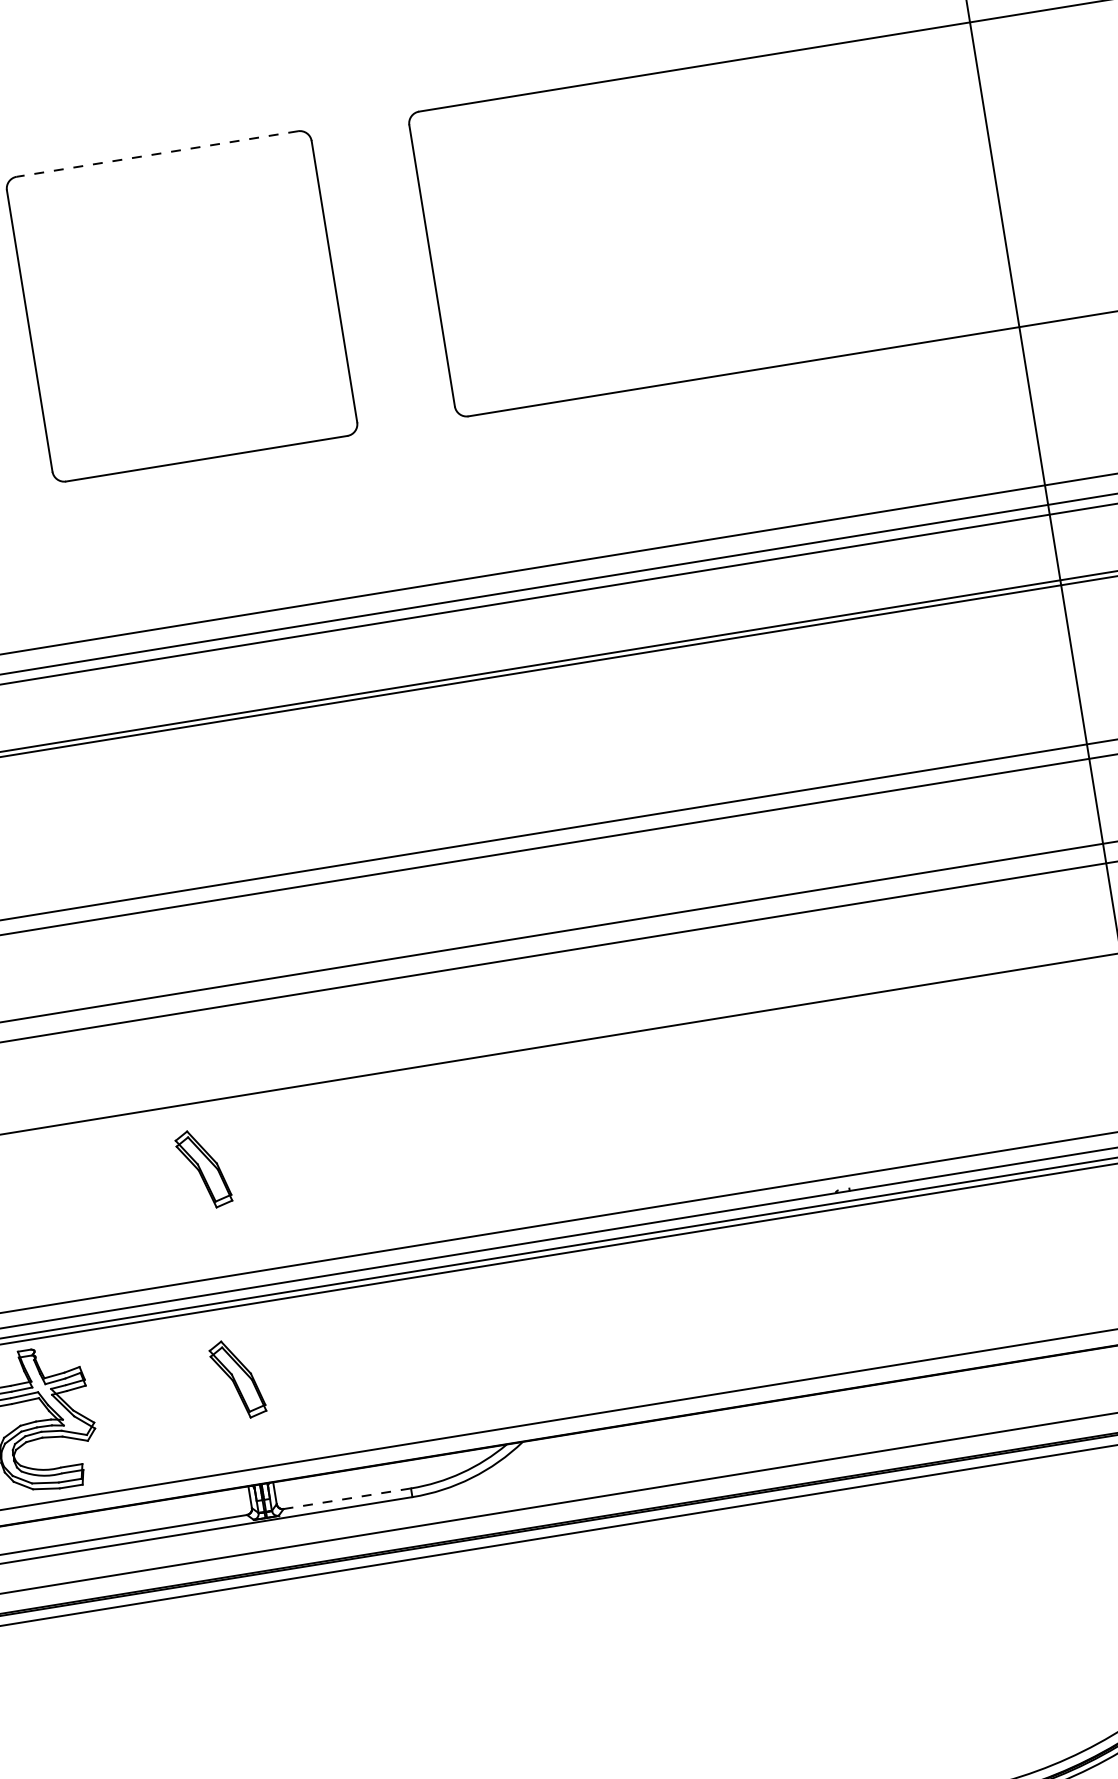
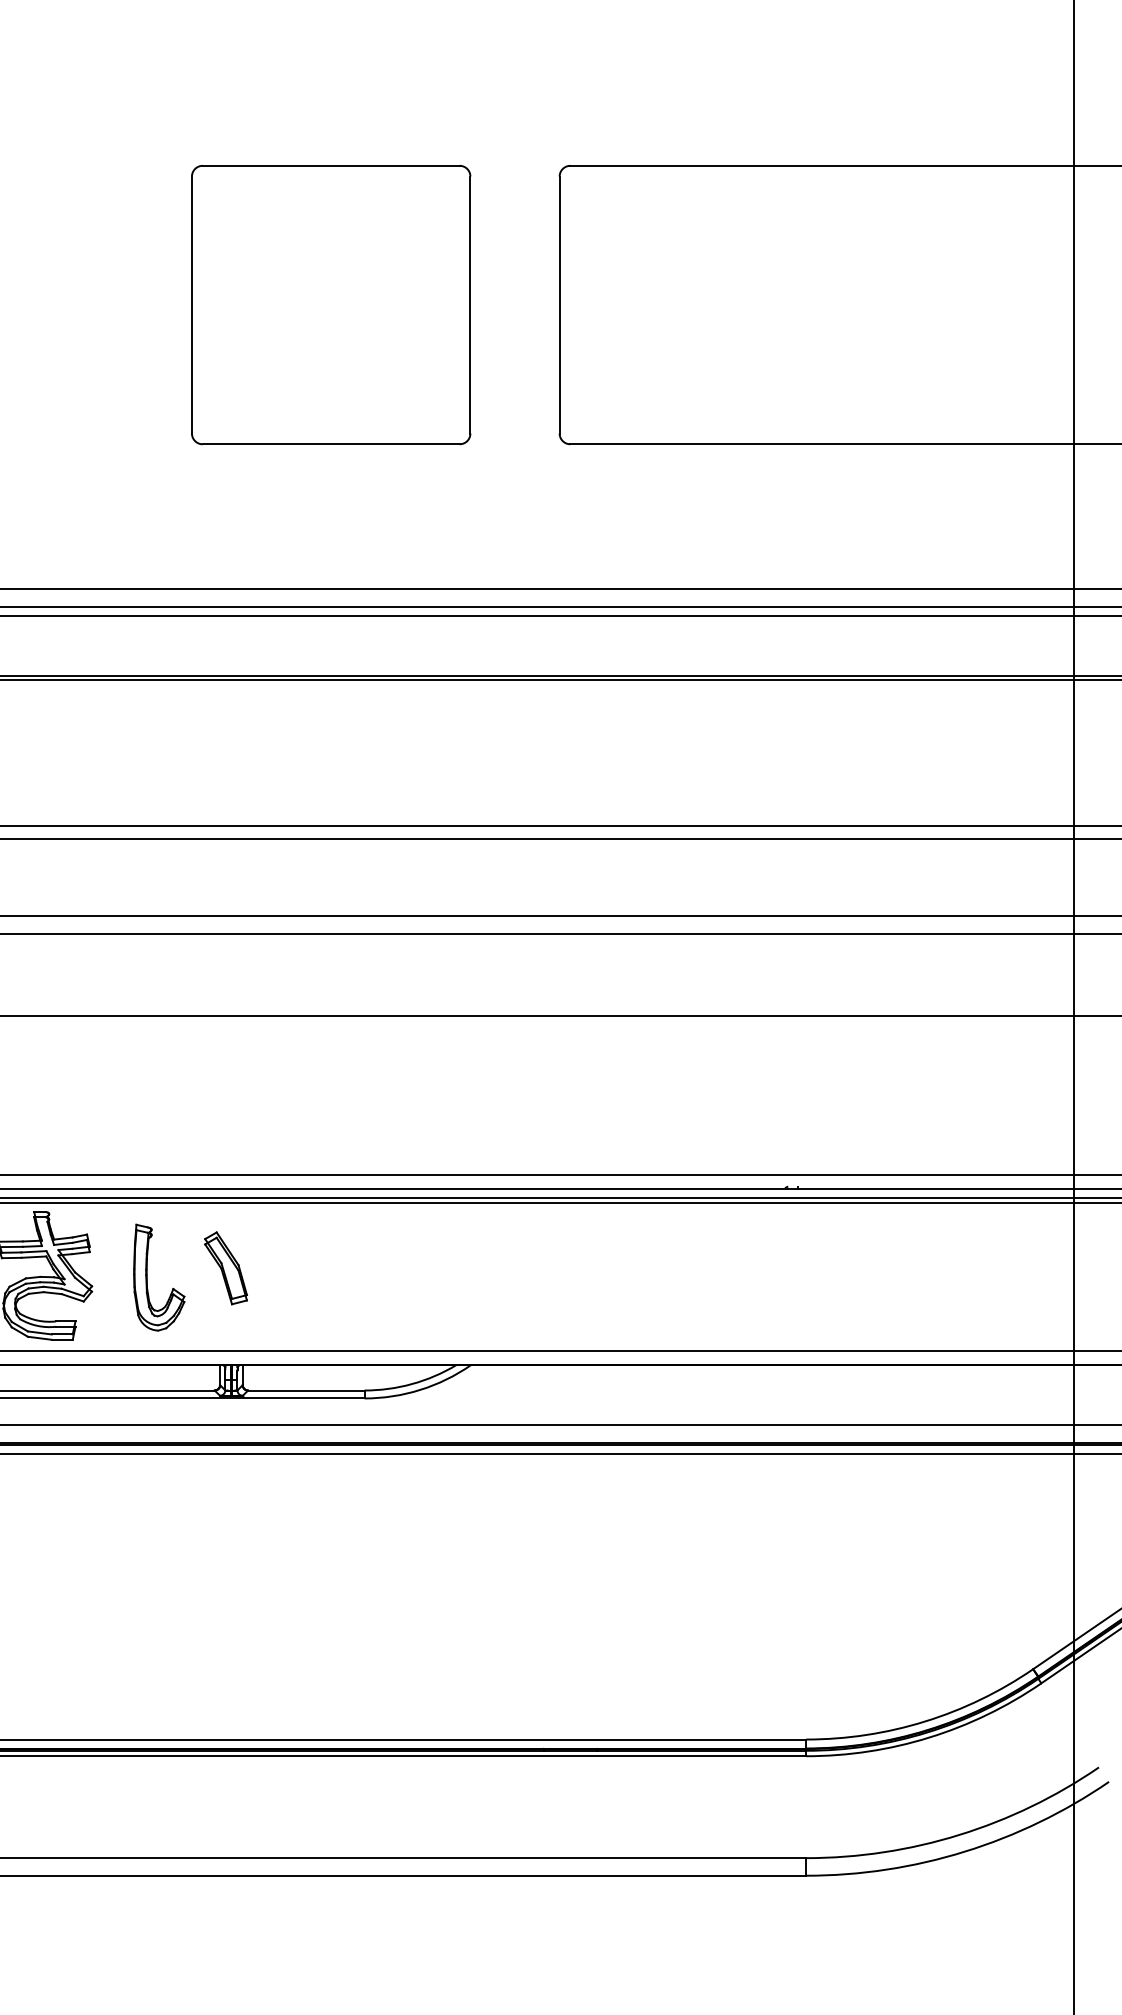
line: (157, 153) -> (331, 165), dashed -> solid
part: (203, 1169) -> (225, 1076), removed
part: (153, 1403) -> (147, 1277), added
line: (347, 1498) -> (306, 1390), dashed -> solid

